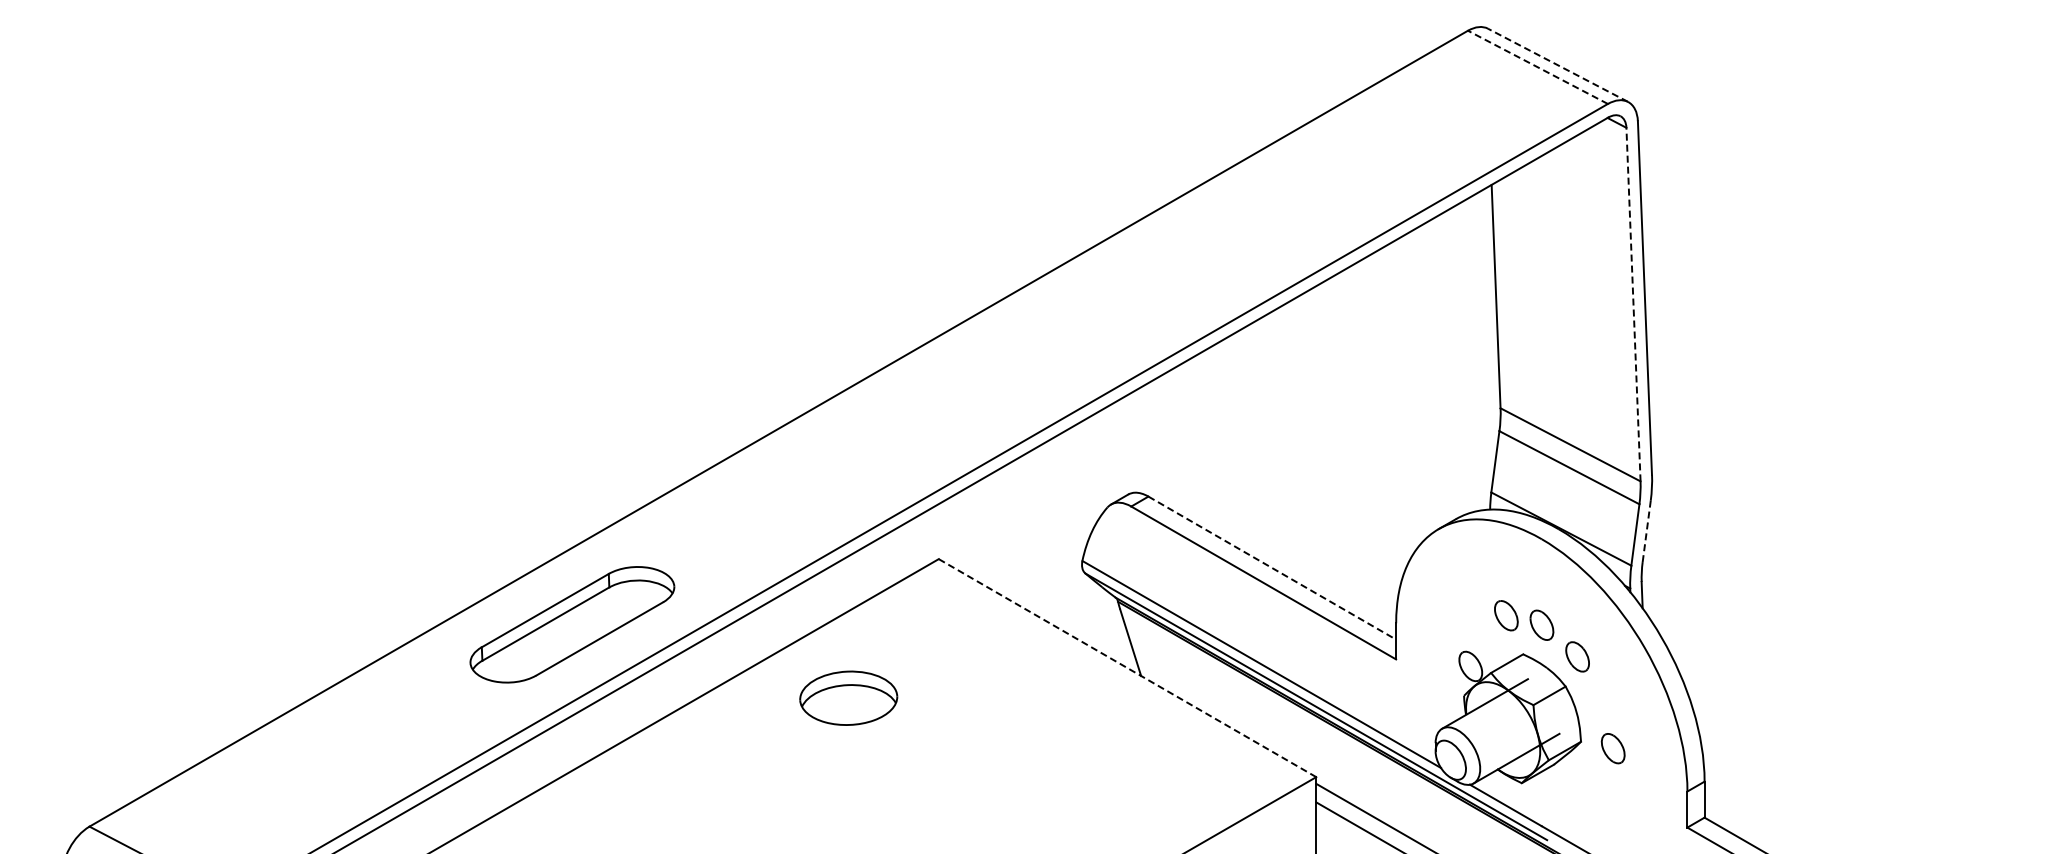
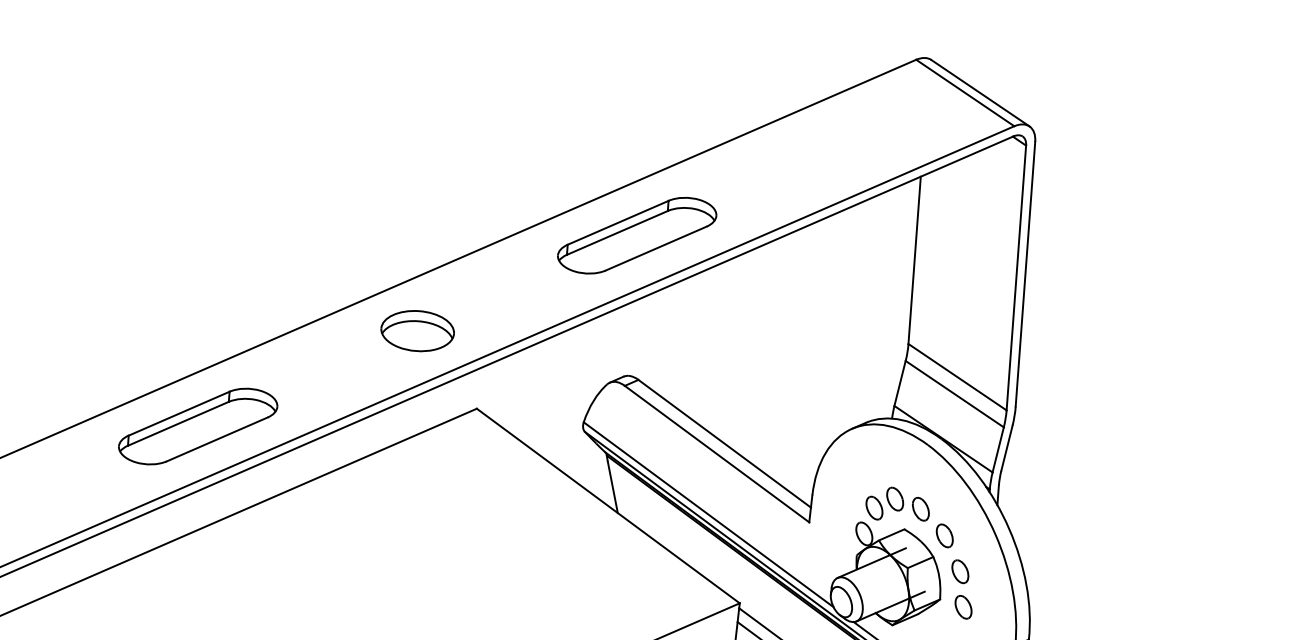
line: (1558, 65) -> (980, 93), dashed -> solid
line: (1537, 67) -> (964, 93), dashed -> solid
line: (1633, 304) -> (1016, 277), dashed -> solid
part: (1124, 305) -> (636, 235), added
line: (1646, 531) -> (1006, 448), dashed -> solid
line: (1272, 568) -> (724, 444), dashed -> solid
part: (1480, 630) -> (874, 507), added
line: (1127, 668) -> (608, 506), dashed -> solid
part: (848, 697) -> (417, 330), moved
part: (1603, 701) -> (960, 571), added

